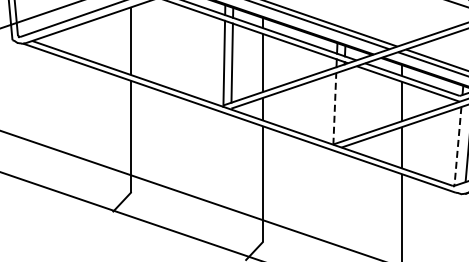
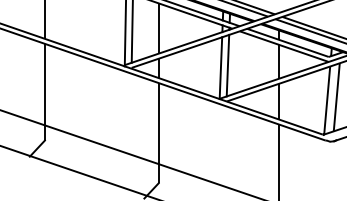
line: (342, 105) -> (227, 65), added
line: (334, 108) -> (220, 67), dashed -> solid
line: (457, 146) -> (326, 100), dashed -> solid

